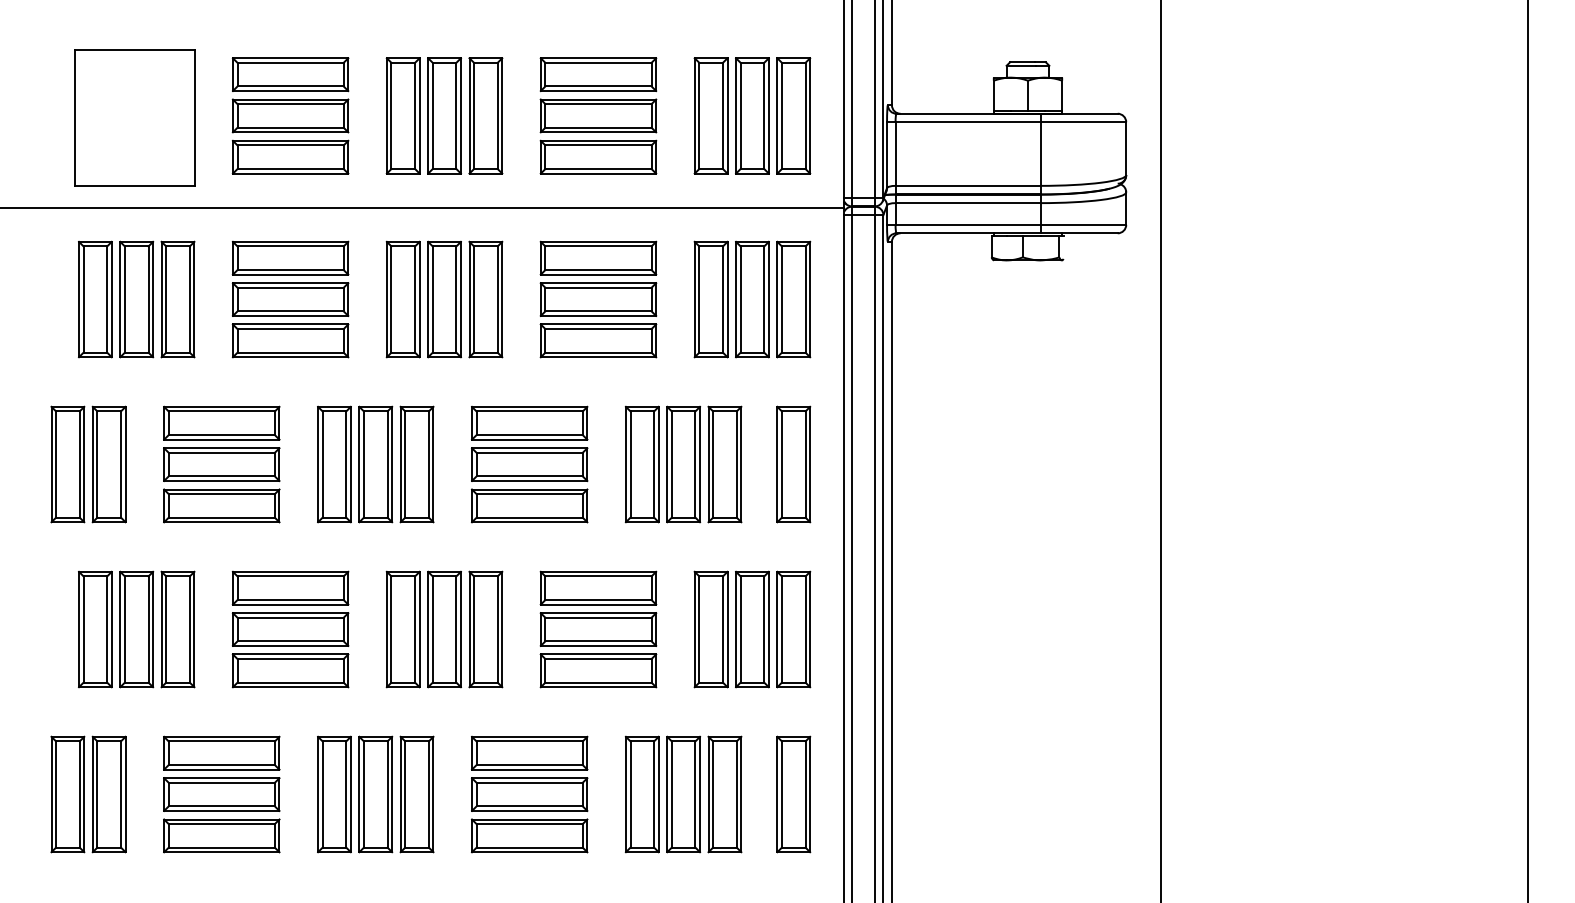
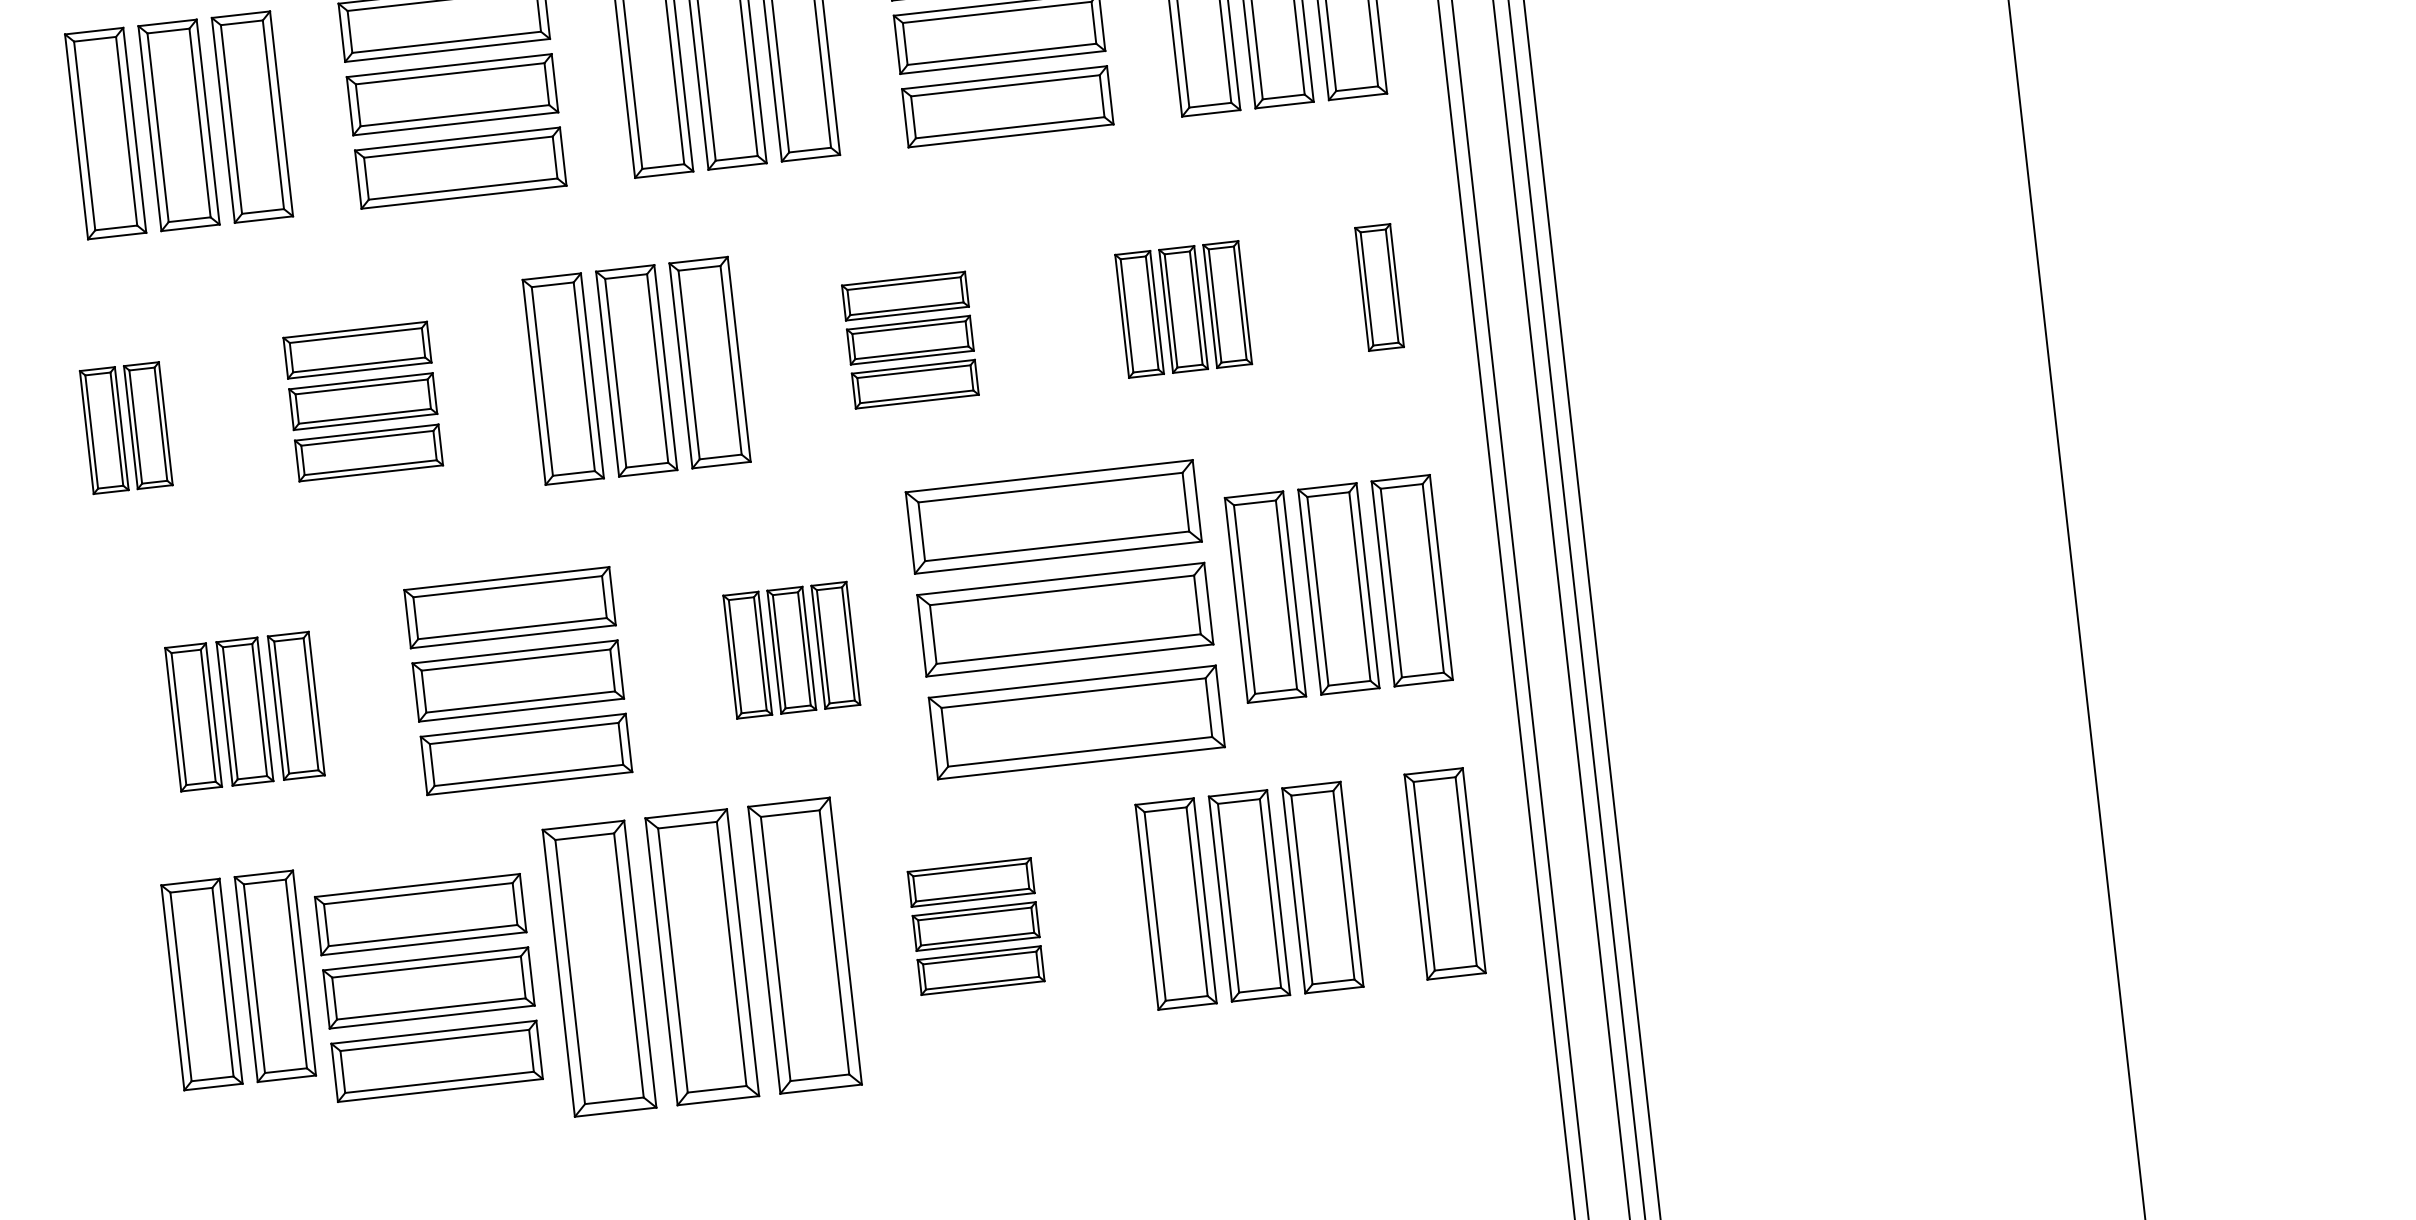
part: (88, 464) -> (126, 428), size x0.6
part: (221, 464) -> (362, 401), size x0.7
part: (529, 464) -> (909, 340), size x0.6
part: (683, 464) -> (1183, 309), size x0.6
part: (793, 464) -> (1378, 287), size x0.6
part: (136, 629) -> (244, 711), size x0.7
part: (444, 629) -> (791, 650), size x0.6
part: (598, 629) -> (1065, 619), size x1.4
part: (88, 794) -> (238, 980), moved
part: (375, 794) -> (702, 957), size x1.4
part: (529, 794) -> (975, 926), size x0.6

